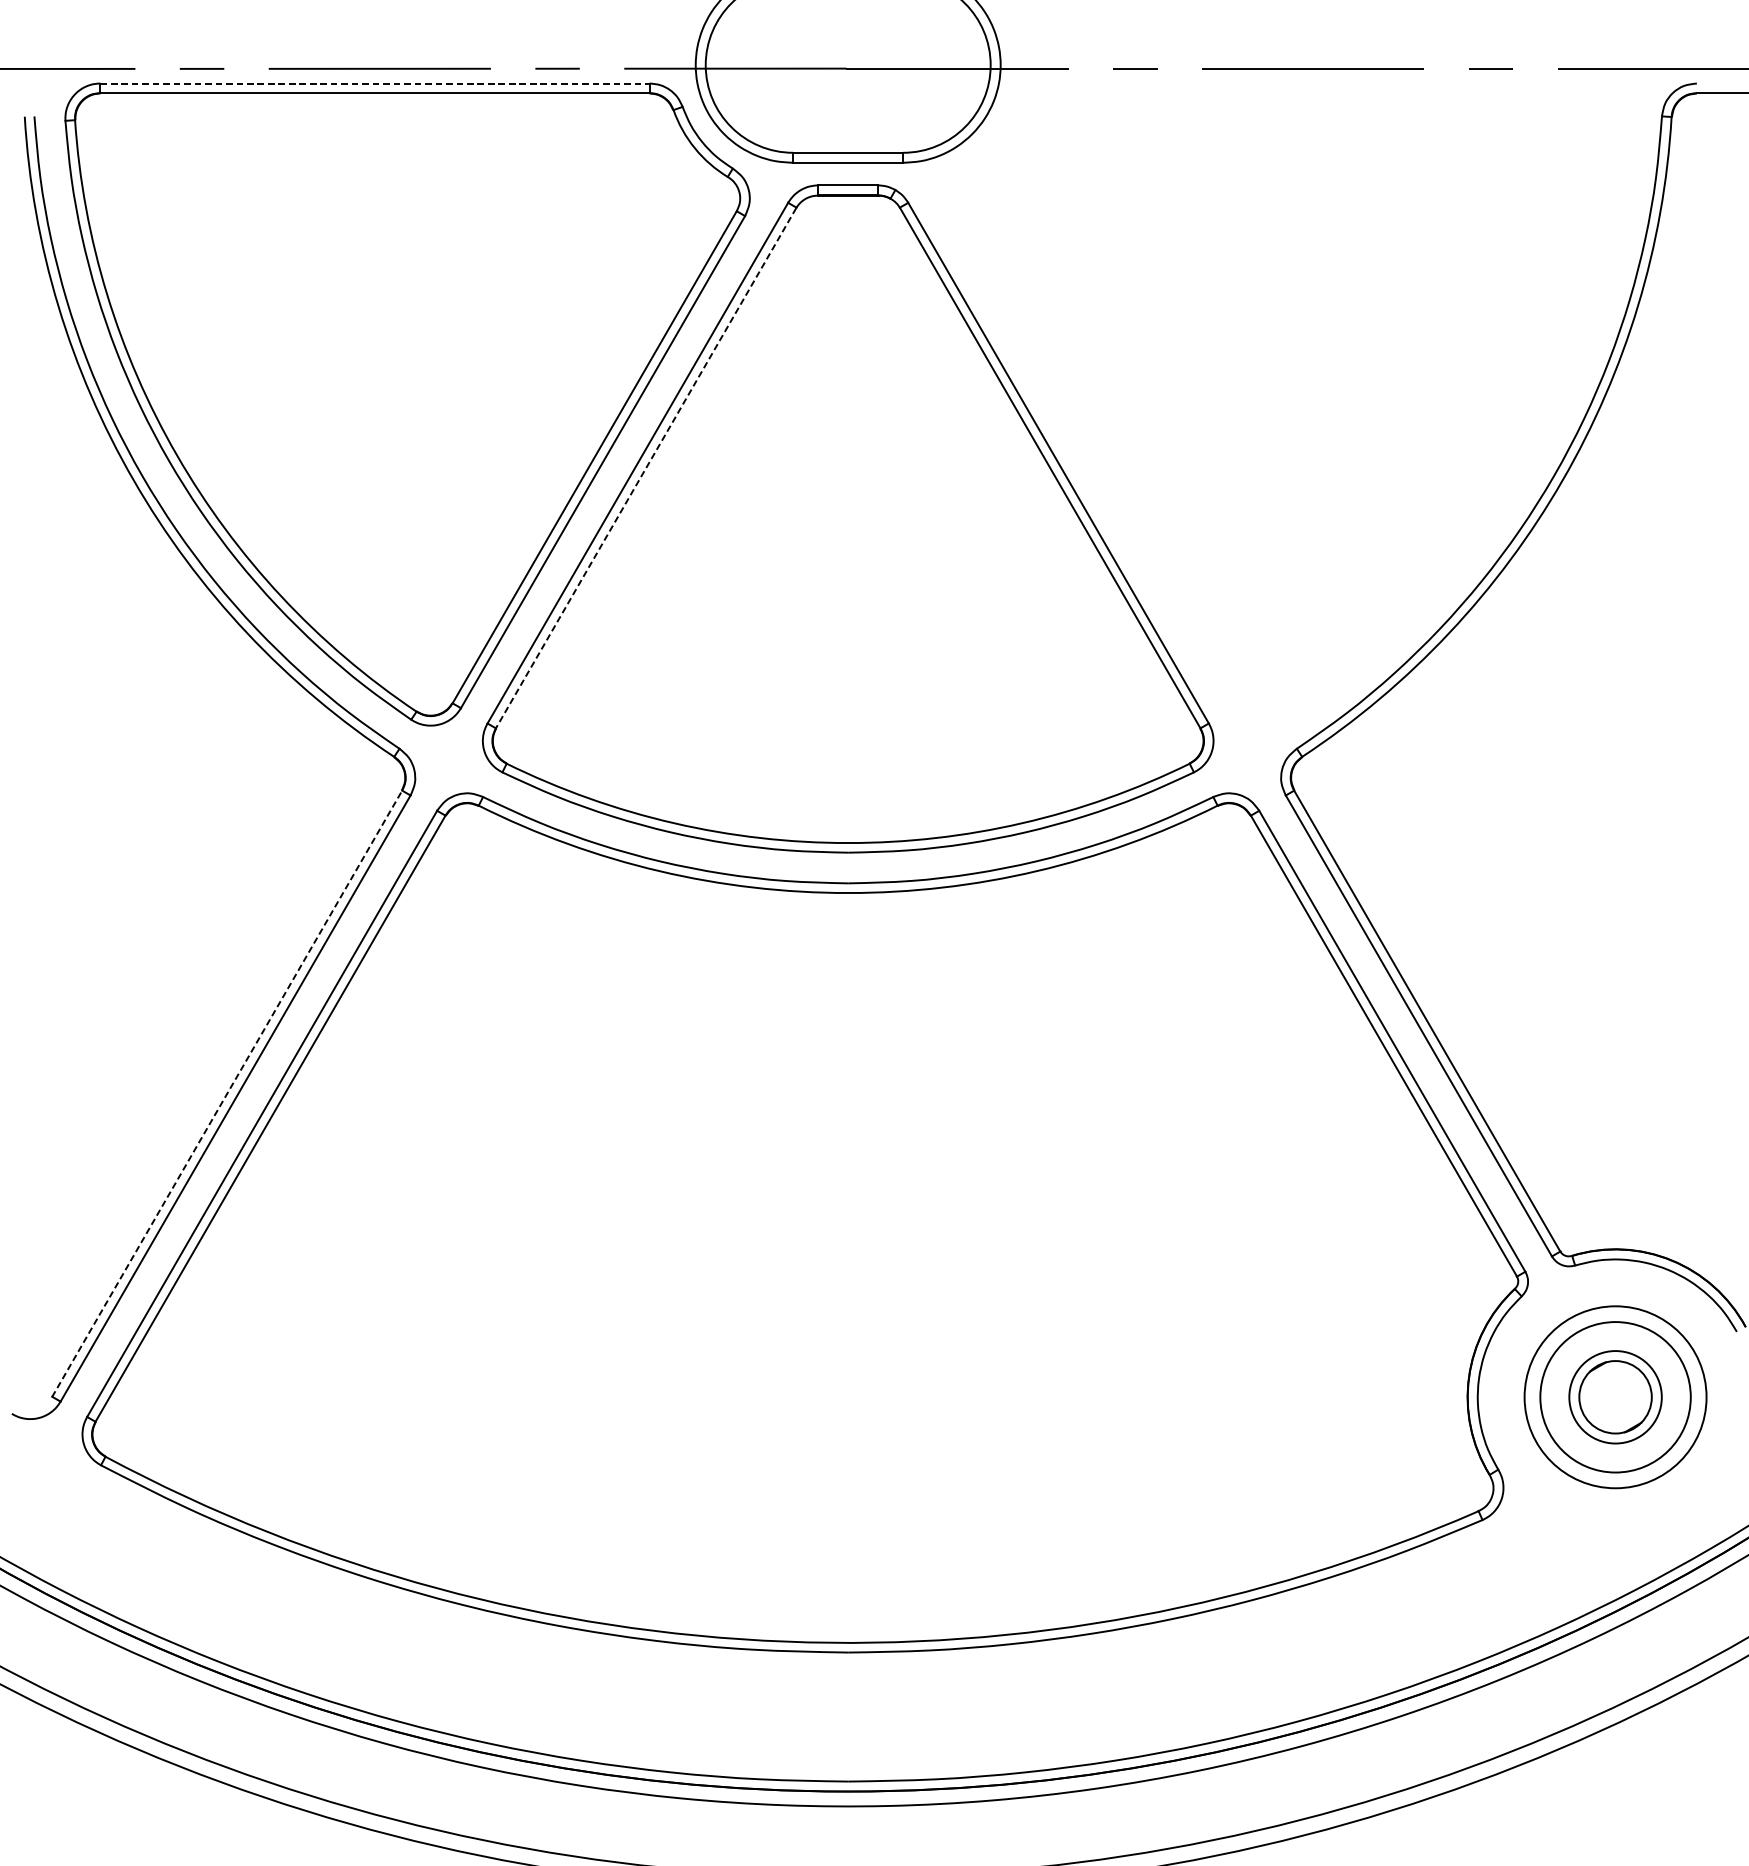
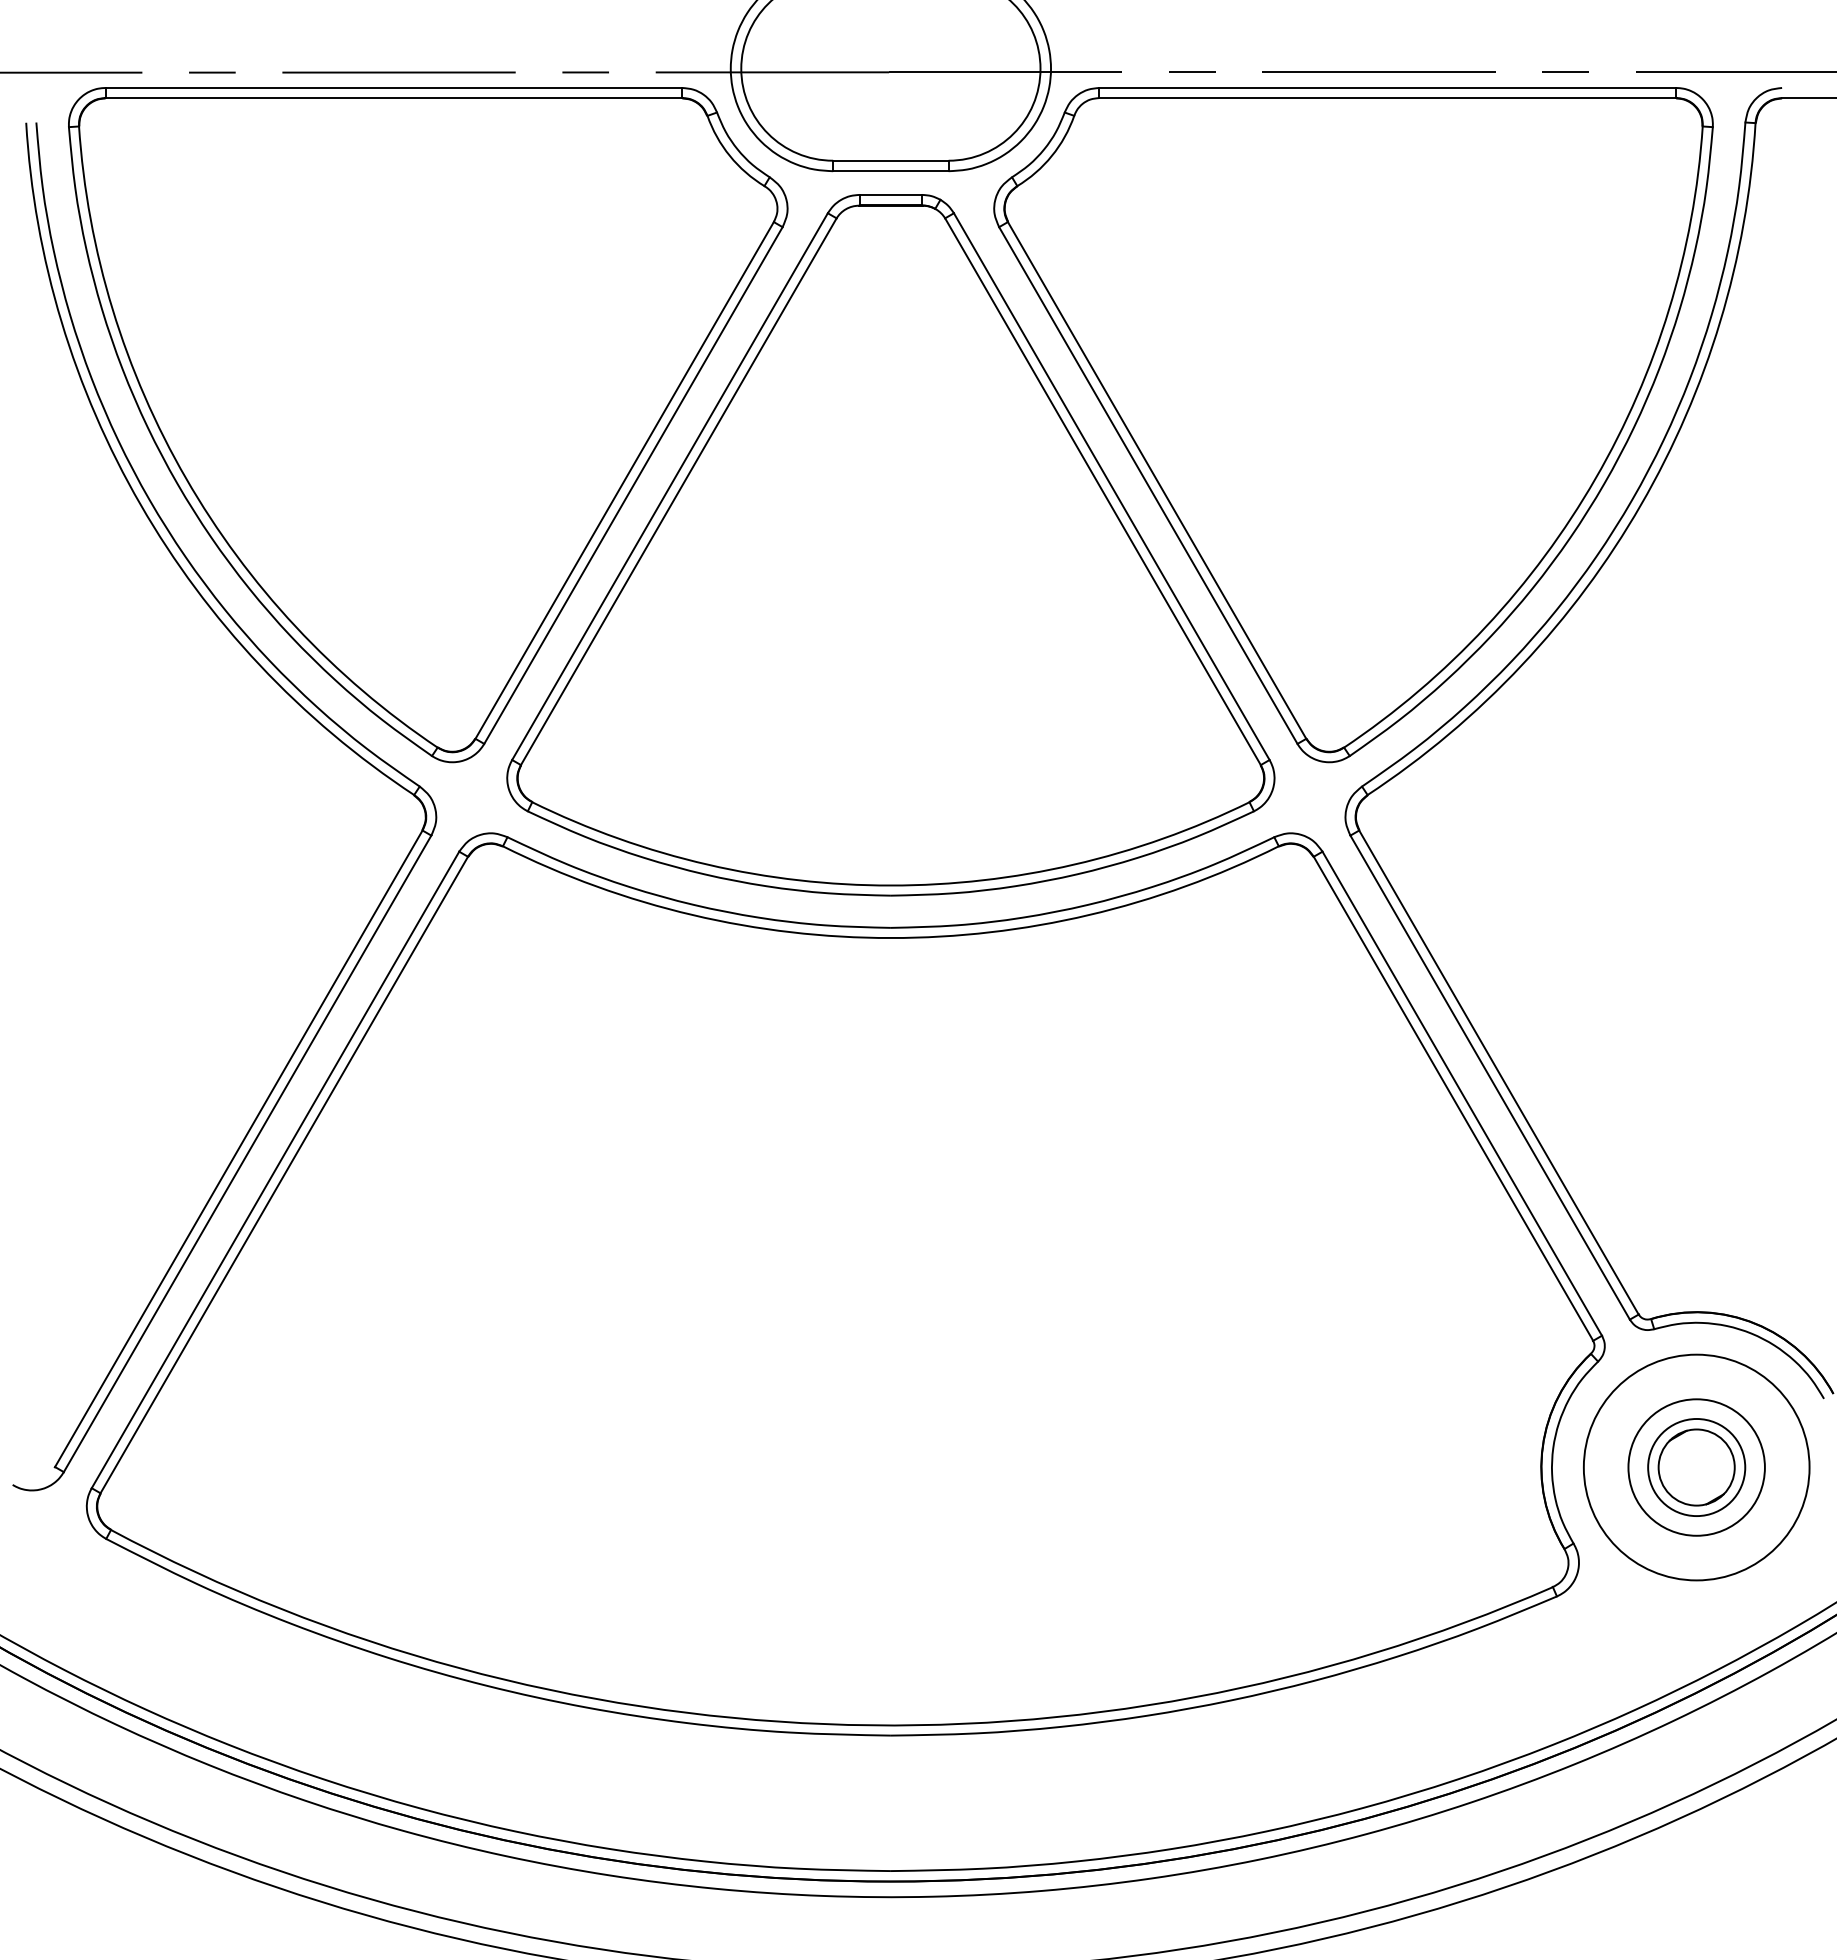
line: (375, 83) -> (394, 87), dashed -> solid
part: (1288, 404) -> (1353, 425), added
line: (645, 468) -> (678, 492), dashed -> solid
line: (226, 1093) -> (238, 1148), dashed -> solid
circle: (1615, 1397) -> (1696, 1467), size x0.71
circle: (1615, 1397) -> (1696, 1467), size x1.43

